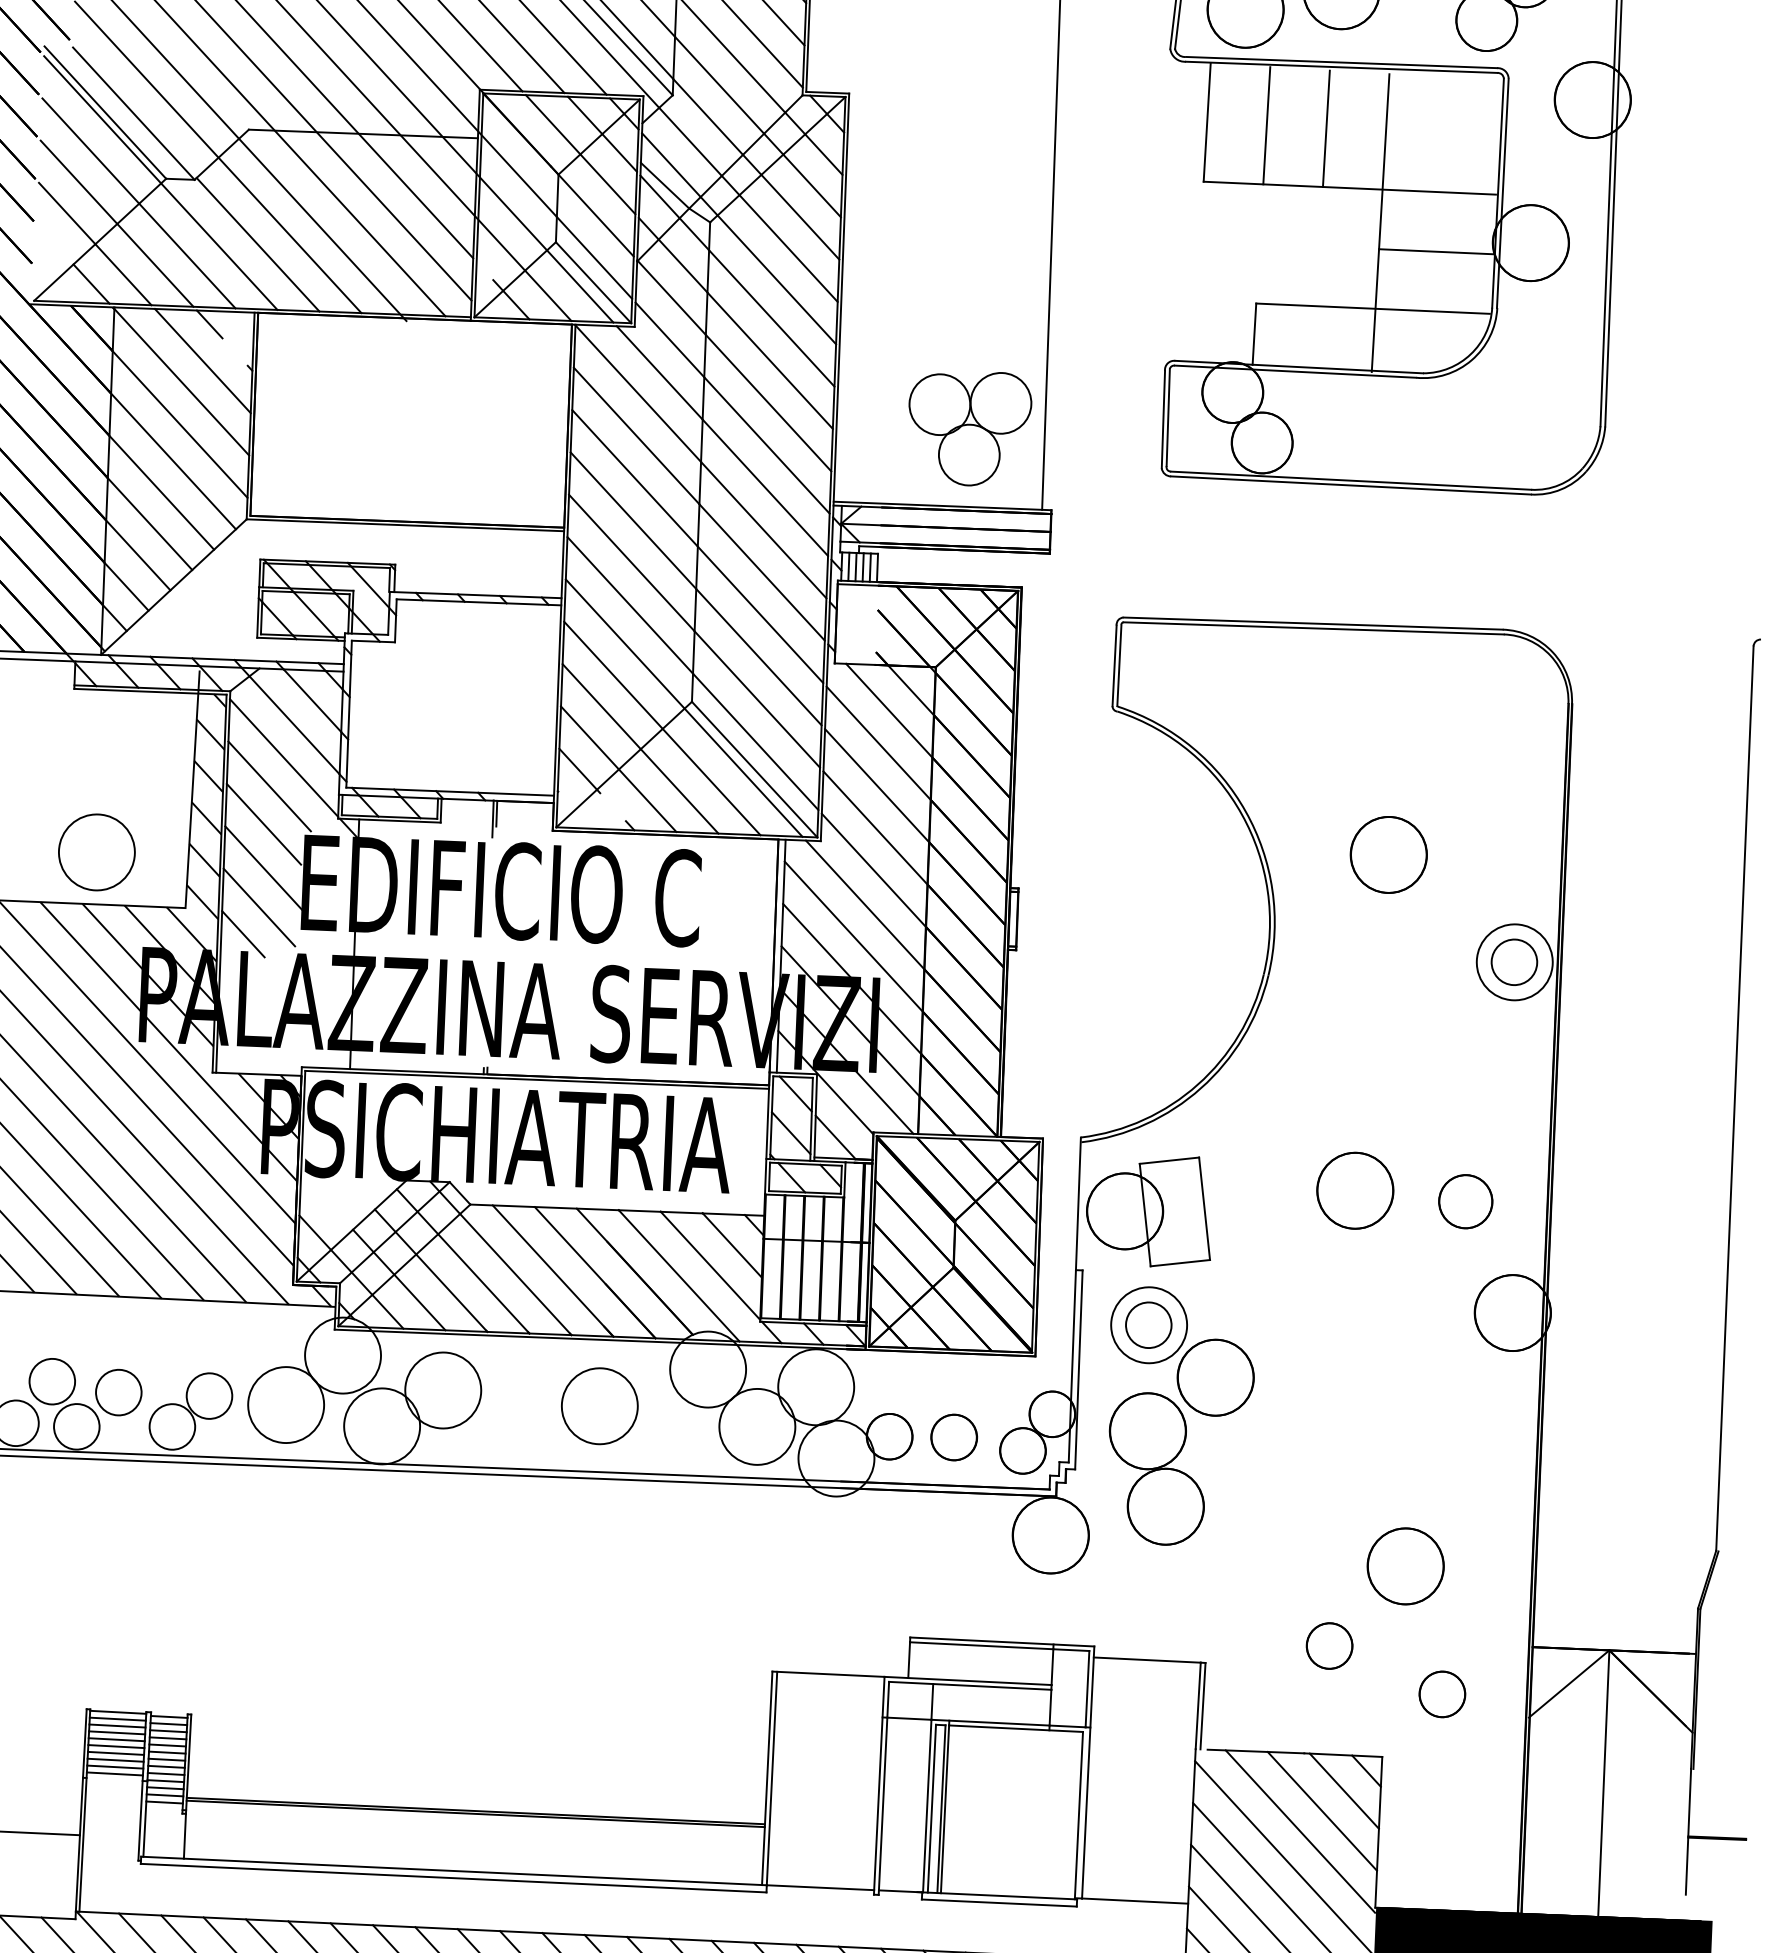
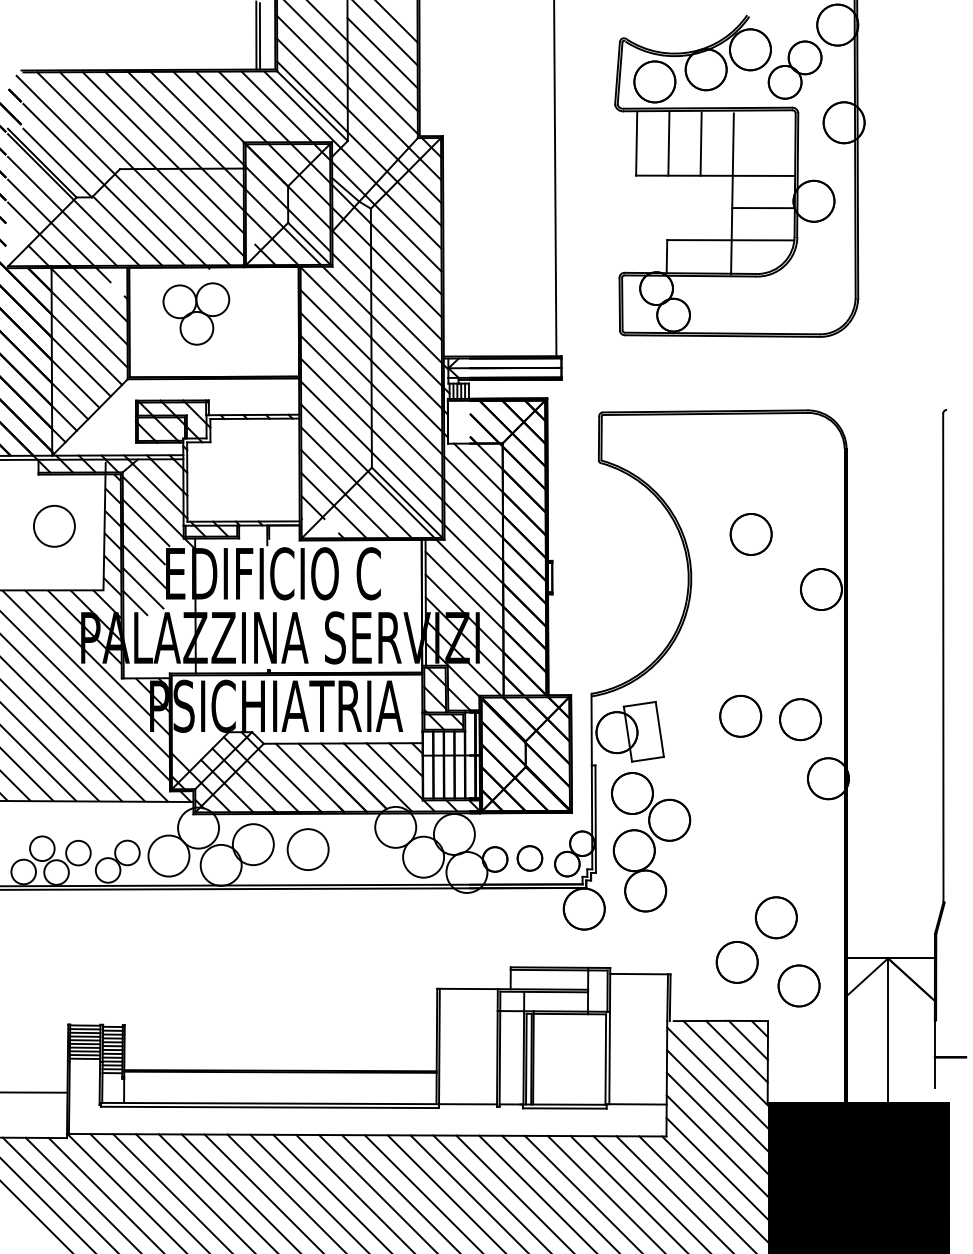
part: (969, 427) -> (196, 313), moved
circle: (97, 850) -> (54, 525), moved
circle: (1512, 962) -> (820, 589), size x1.67
part: (1465, 1201) -> (800, 719), size x1.43
circle: (1147, 1325) -> (631, 793), size x1.67
circle: (598, 1405) -> (307, 849), moved
part: (1328, 1646) -> (736, 962), size x1.67
part: (1441, 1693) -> (798, 985), size x1.67

